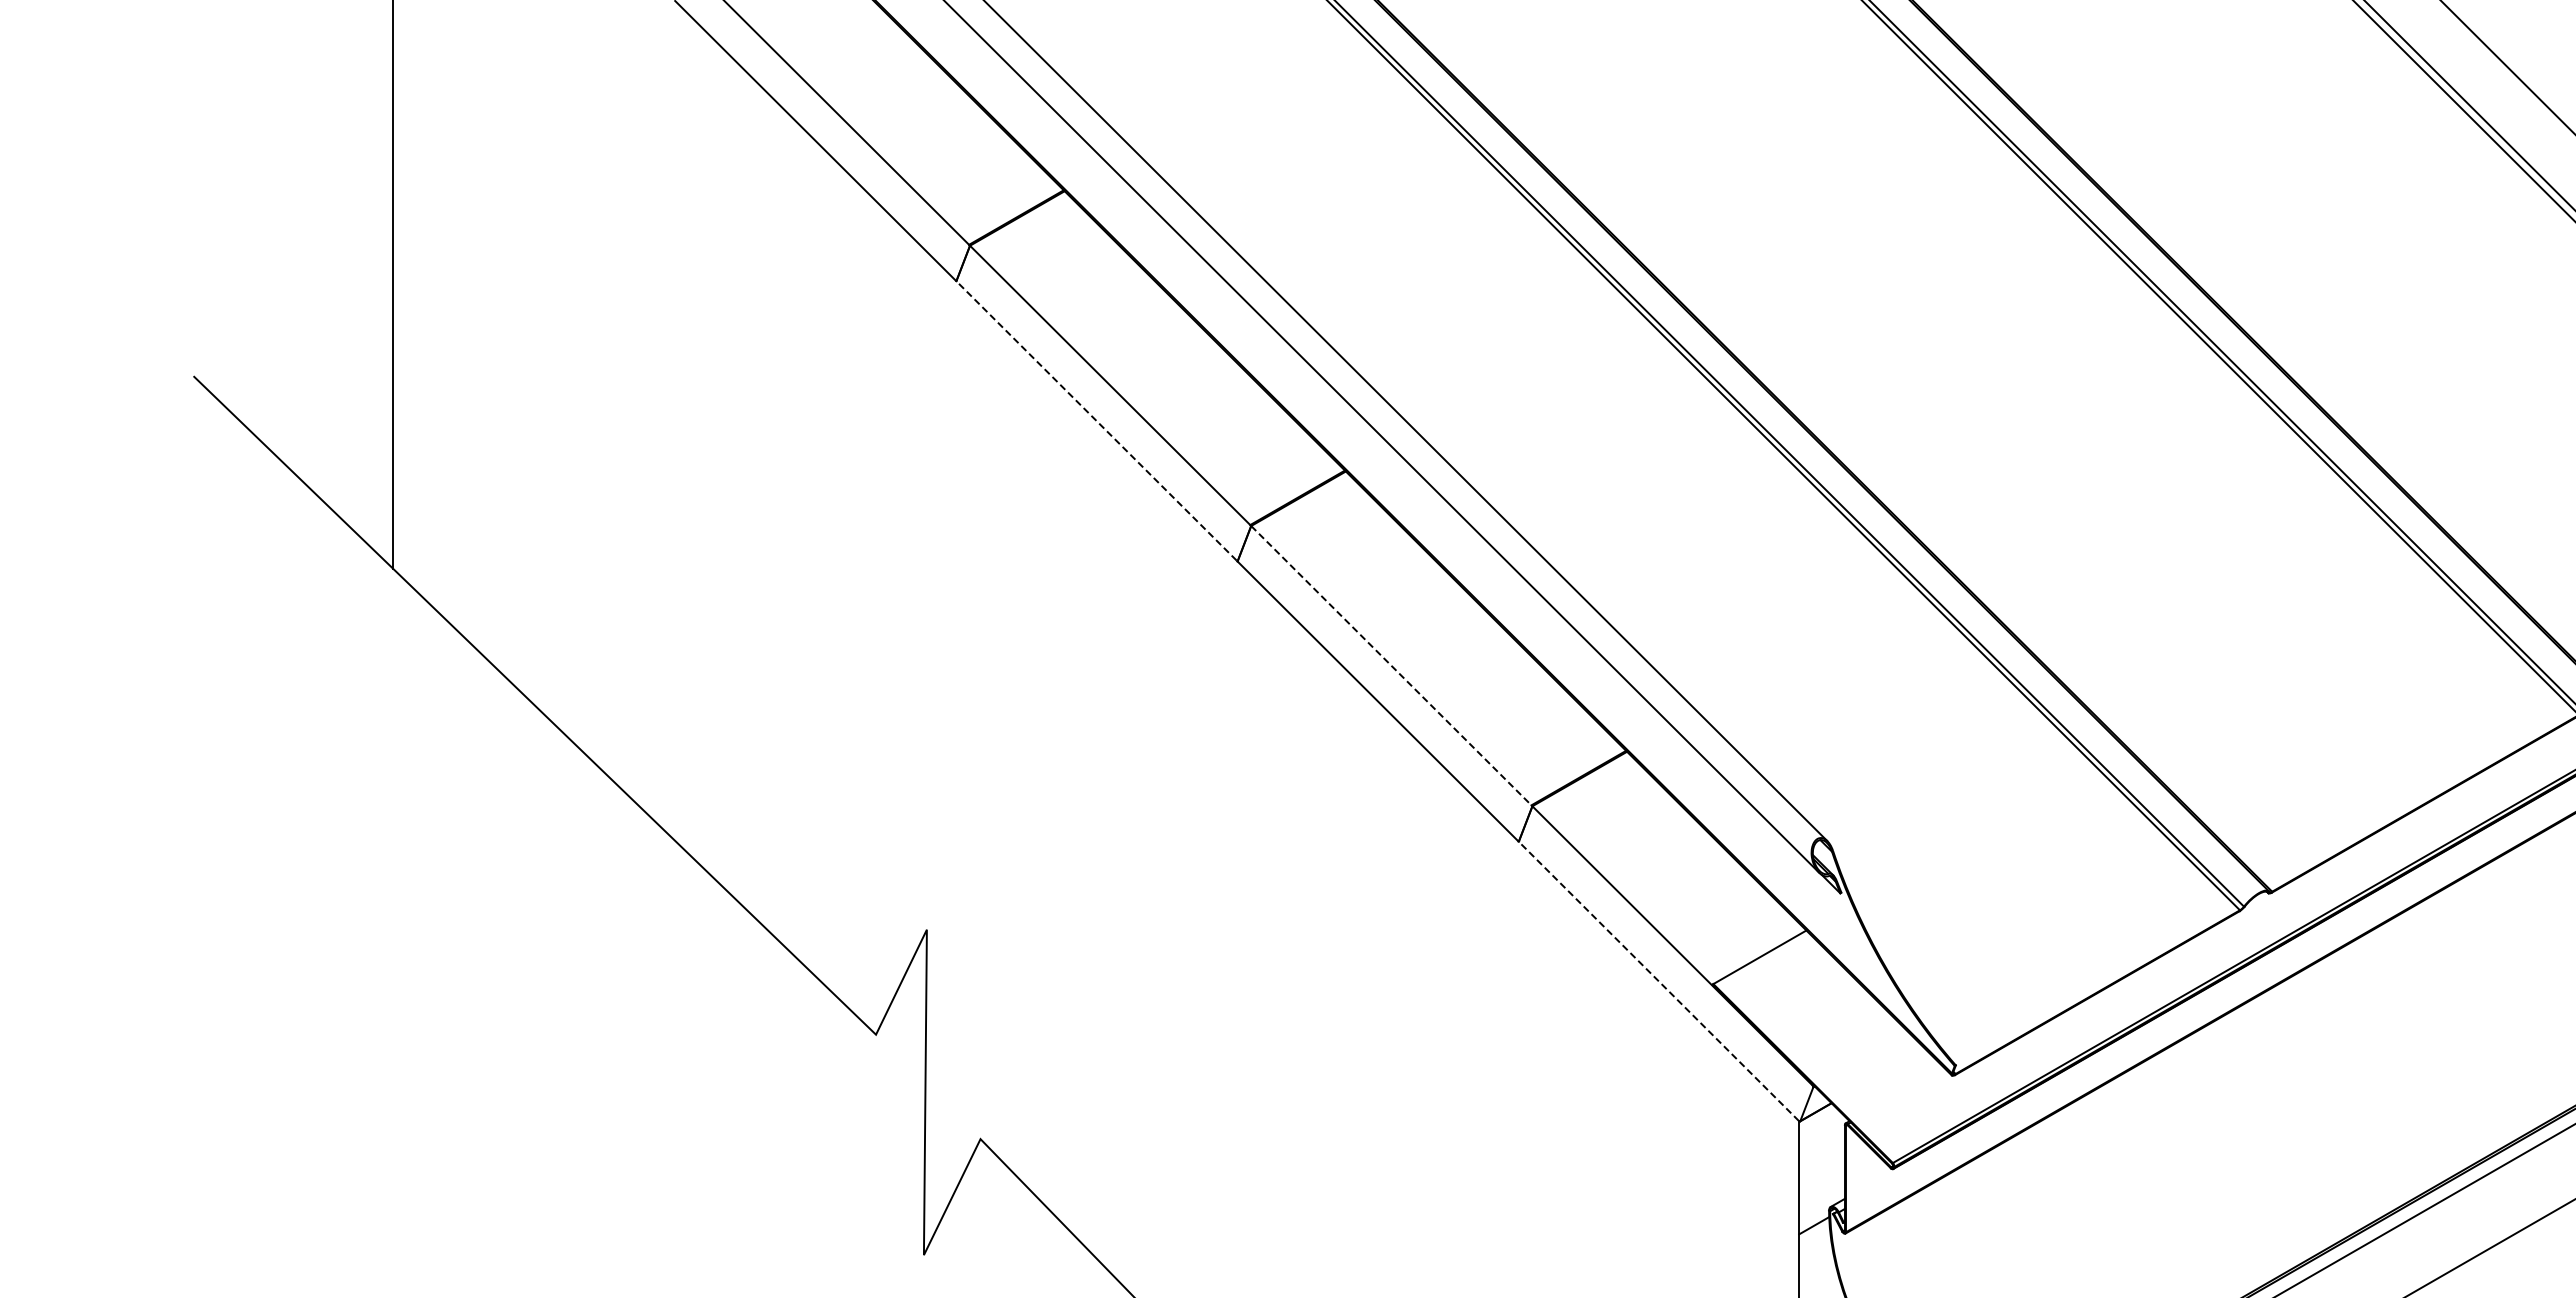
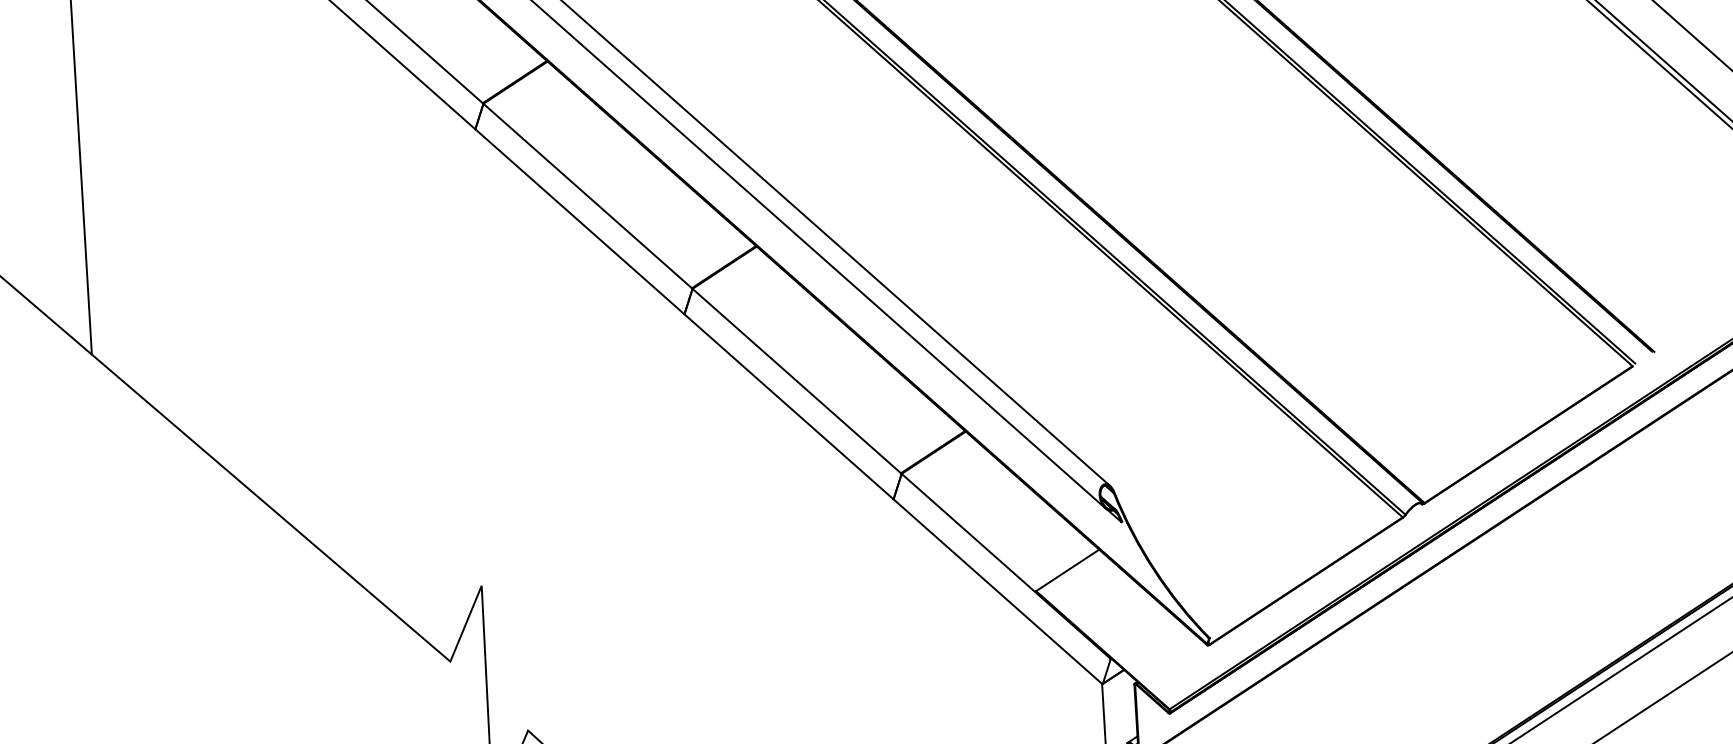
line: (1096, 420) -> (579, 221), dashed -> solid
line: (1391, 665) -> (796, 380), dashed -> solid
line: (1658, 981) -> (997, 591), dashed -> solid

